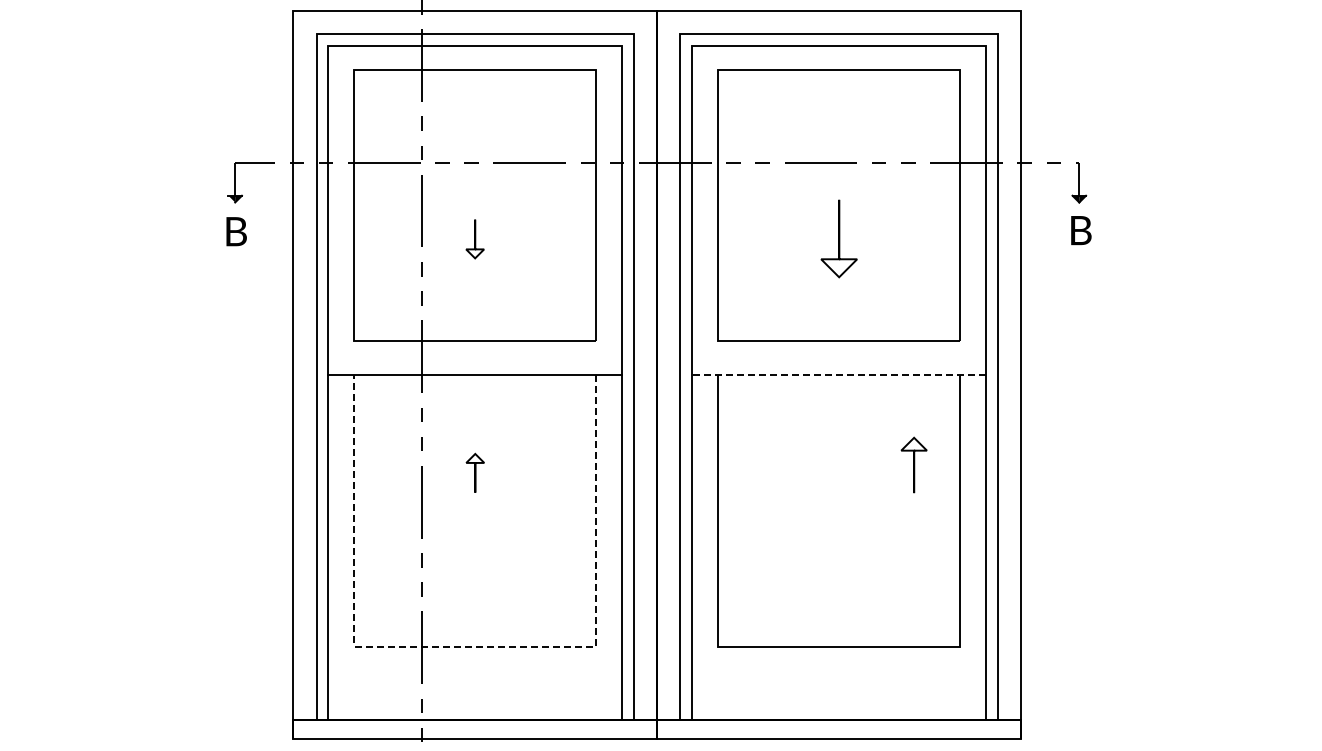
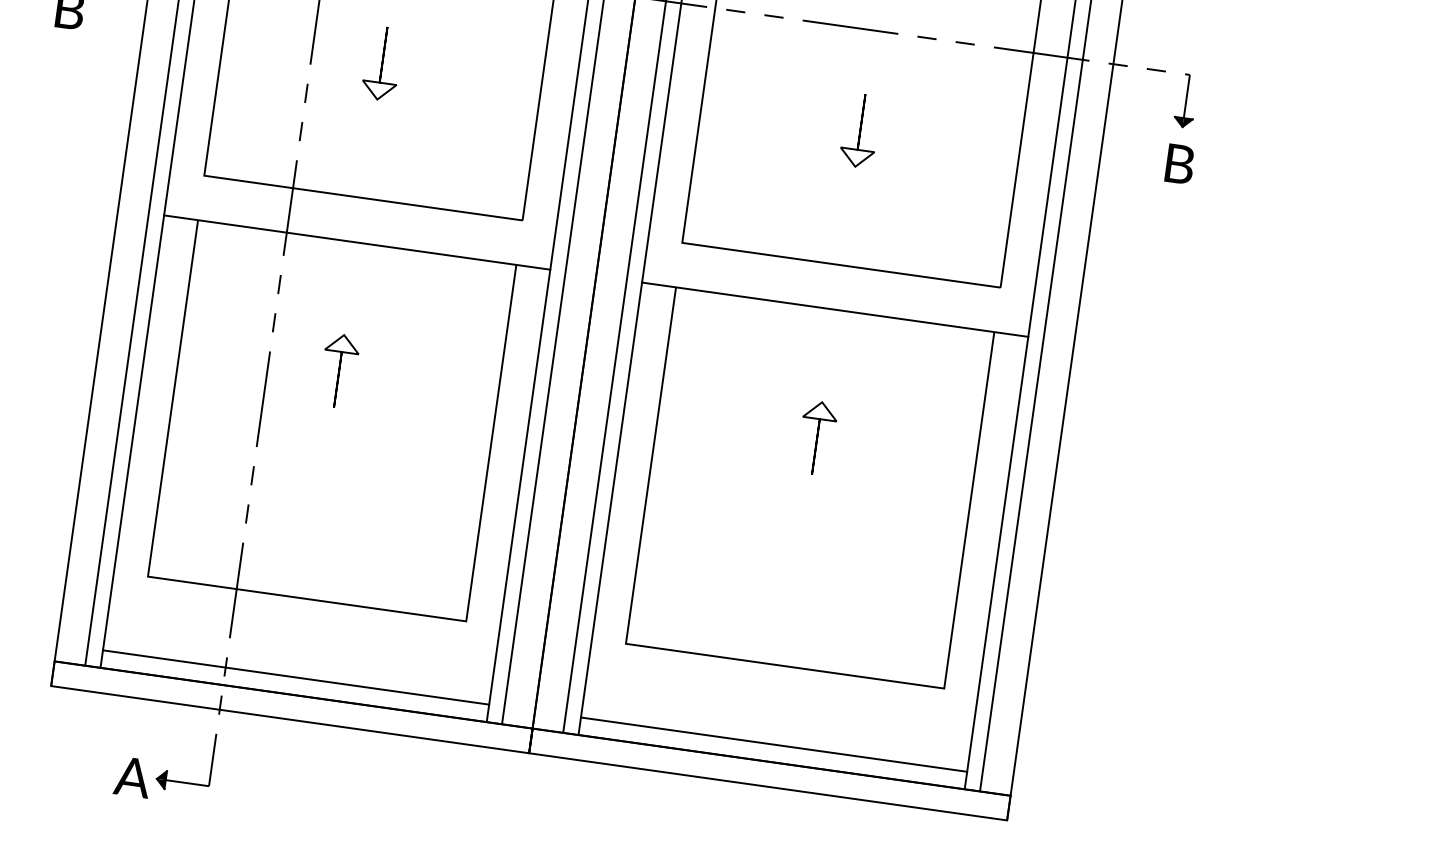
part: (474, 239) -> (381, 63), size x1.43
part: (838, 239) -> (859, 131), size x0.71
line: (838, 375) -> (834, 309), dashed -> solid
part: (913, 464) -> (816, 437), moved
part: (475, 472) -> (339, 370), size x1.43
line: (474, 646) -> (306, 598), dashed -> solid
line: (475, 706) -> (296, 677), added
line: (839, 706) -> (774, 744), added

